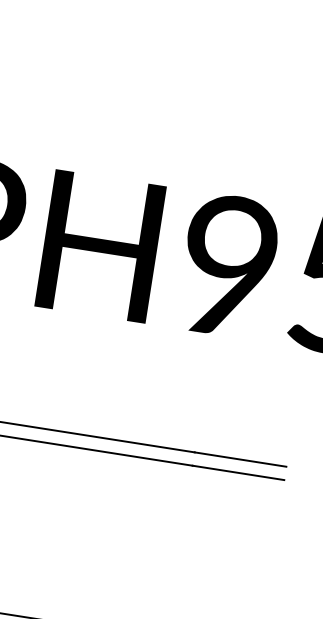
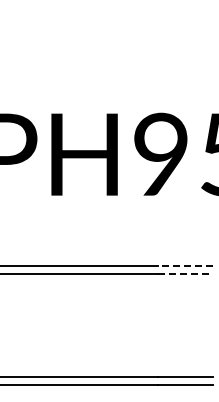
line: (240, 460) -> (185, 266), solid -> dashed
line: (240, 472) -> (186, 273), solid -> dashed

